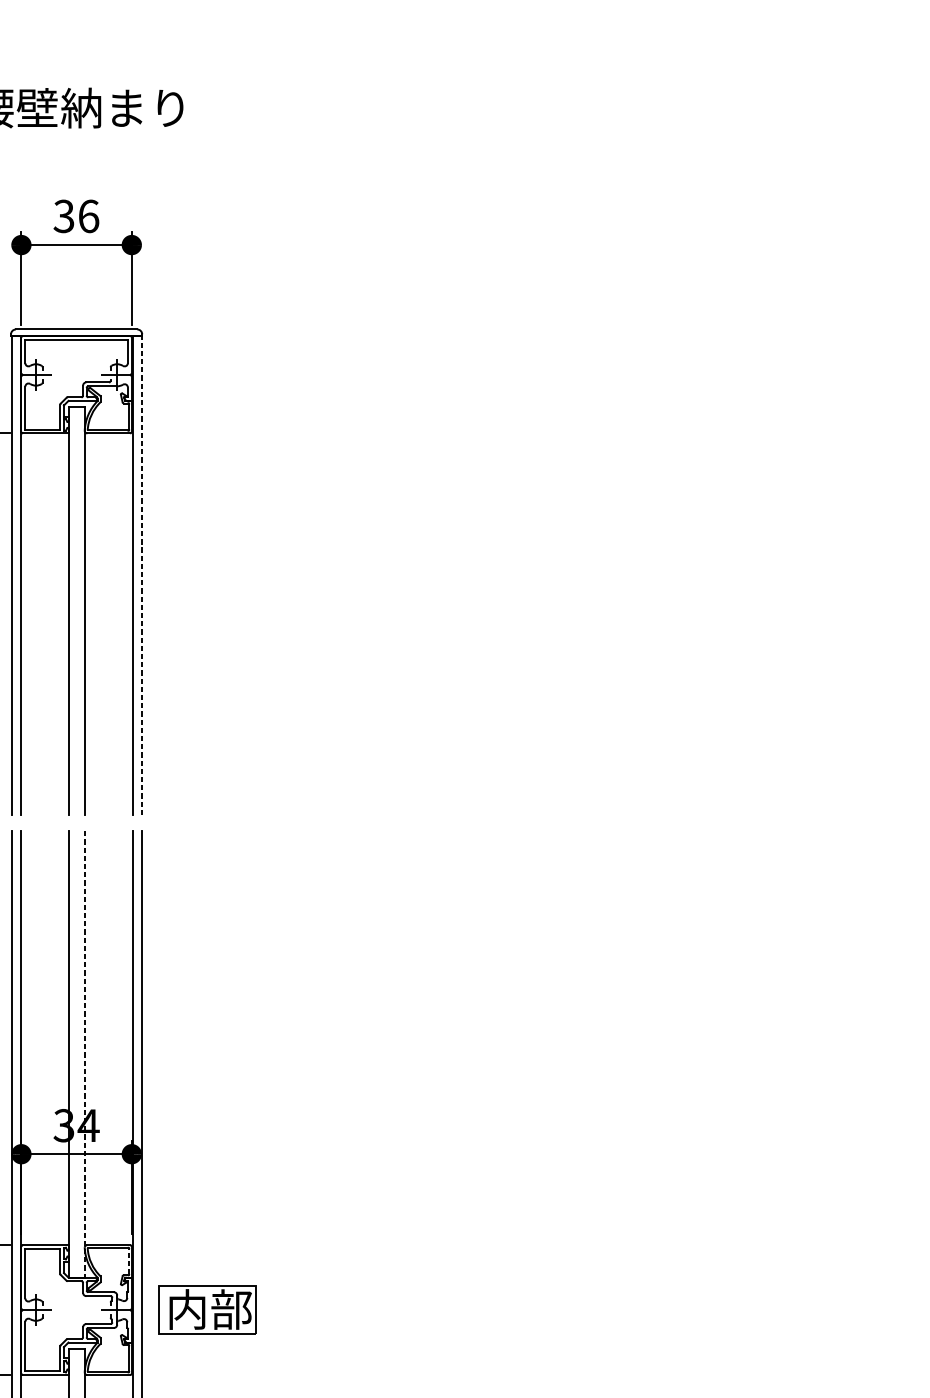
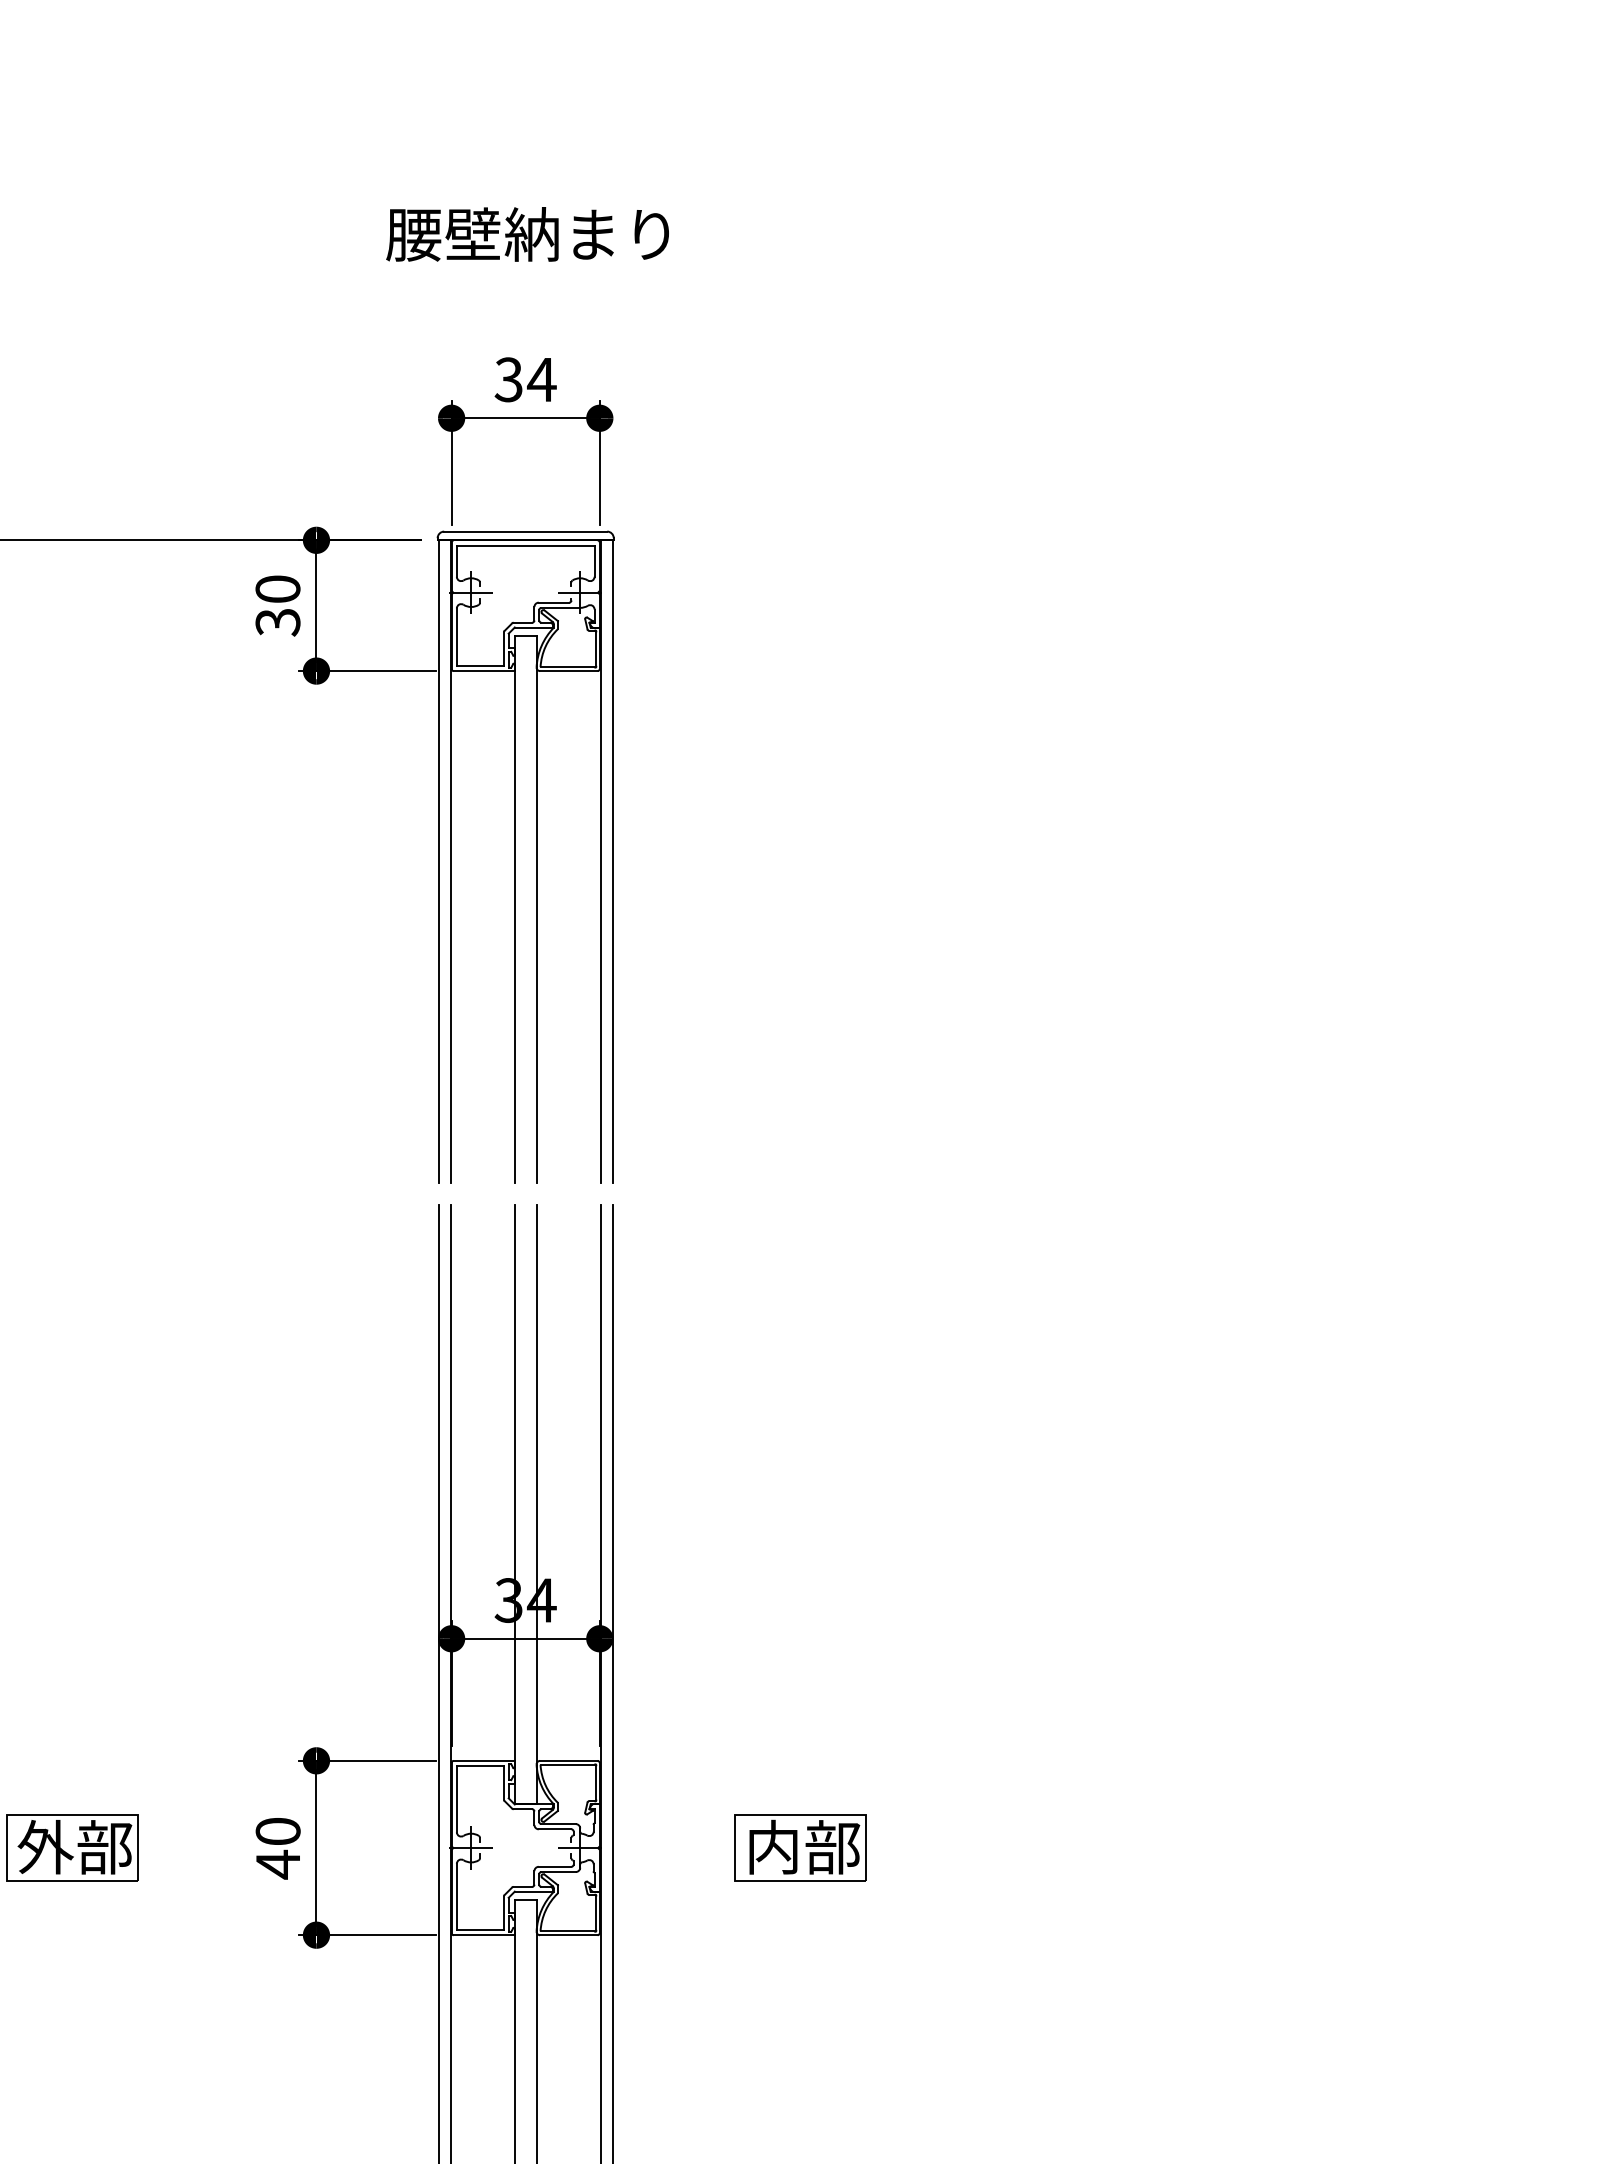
text: (88, 216) -> (541, 379), 36 -> 34
line: (141, 575) -> (612, 861), dashed -> solid
line: (84, 1054) -> (536, 1504), dashed -> solid
line: (128, 1261) -> (595, 1782), dashed -> solid
part: (207, 1309) -> (800, 1847), moved

